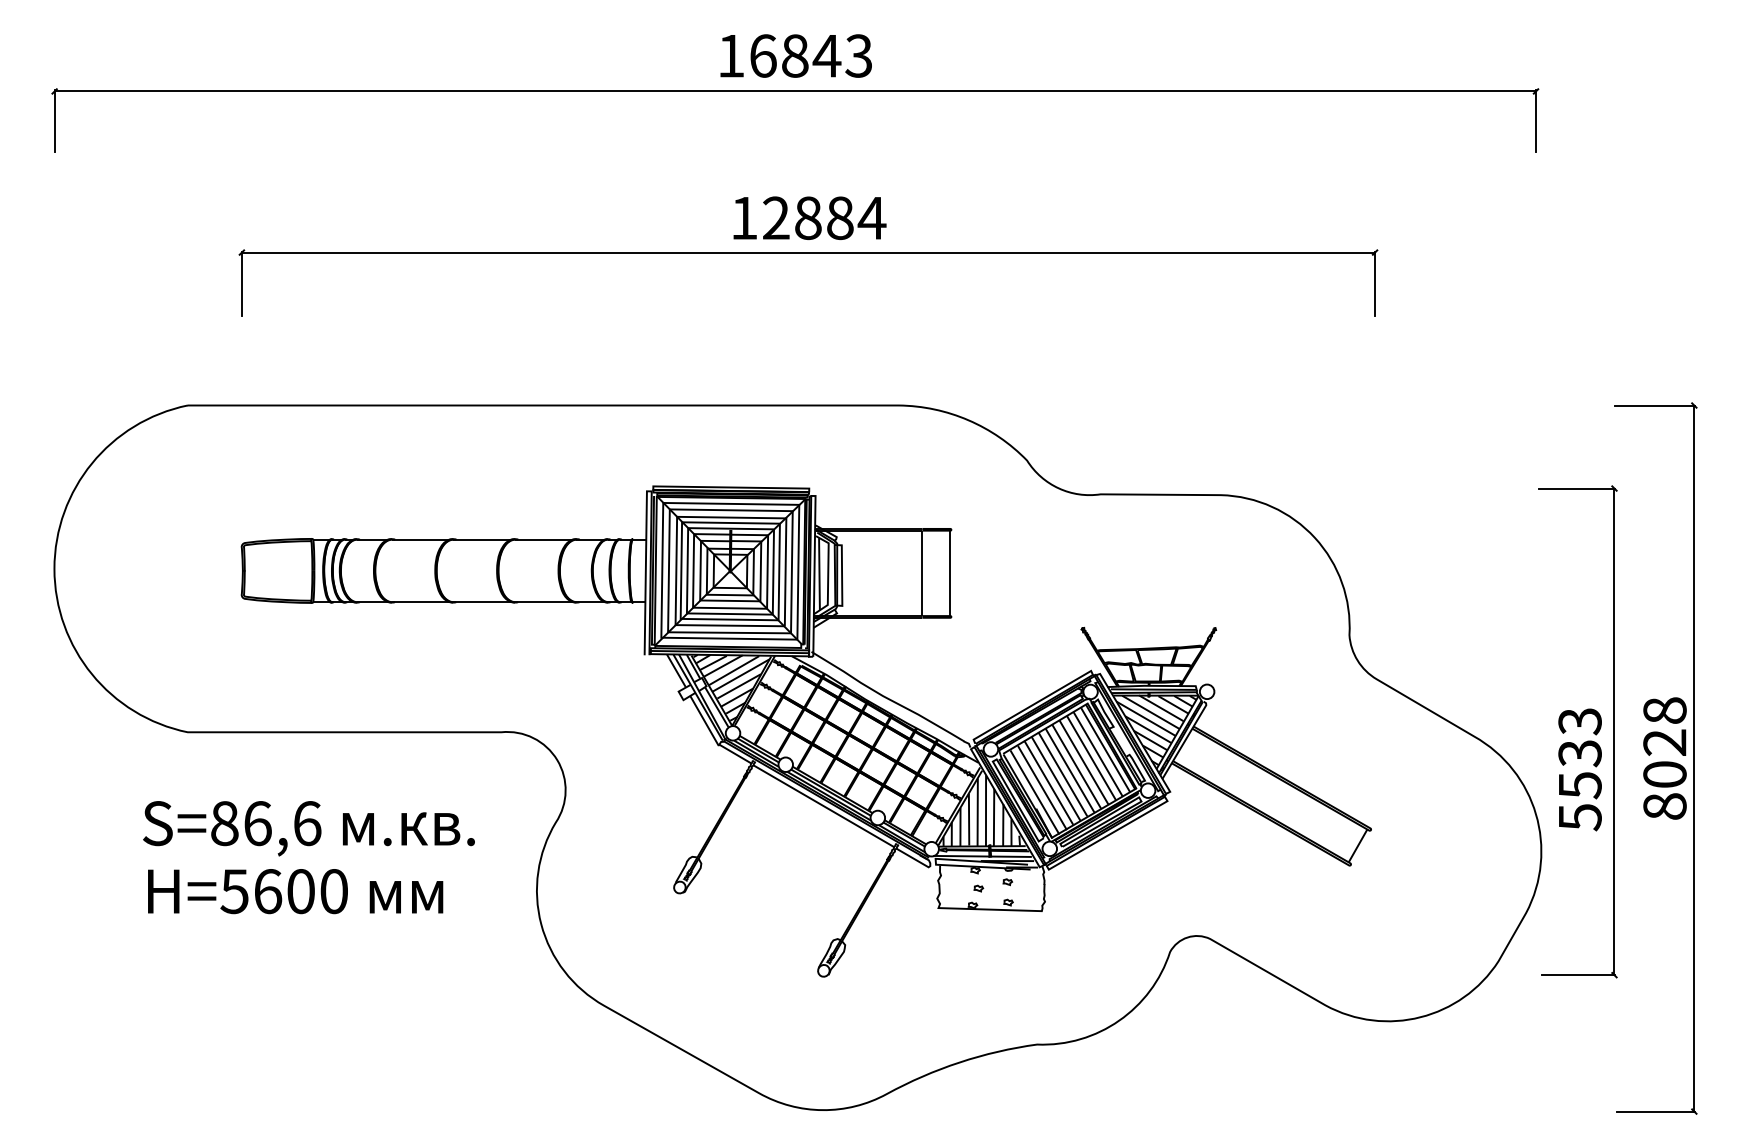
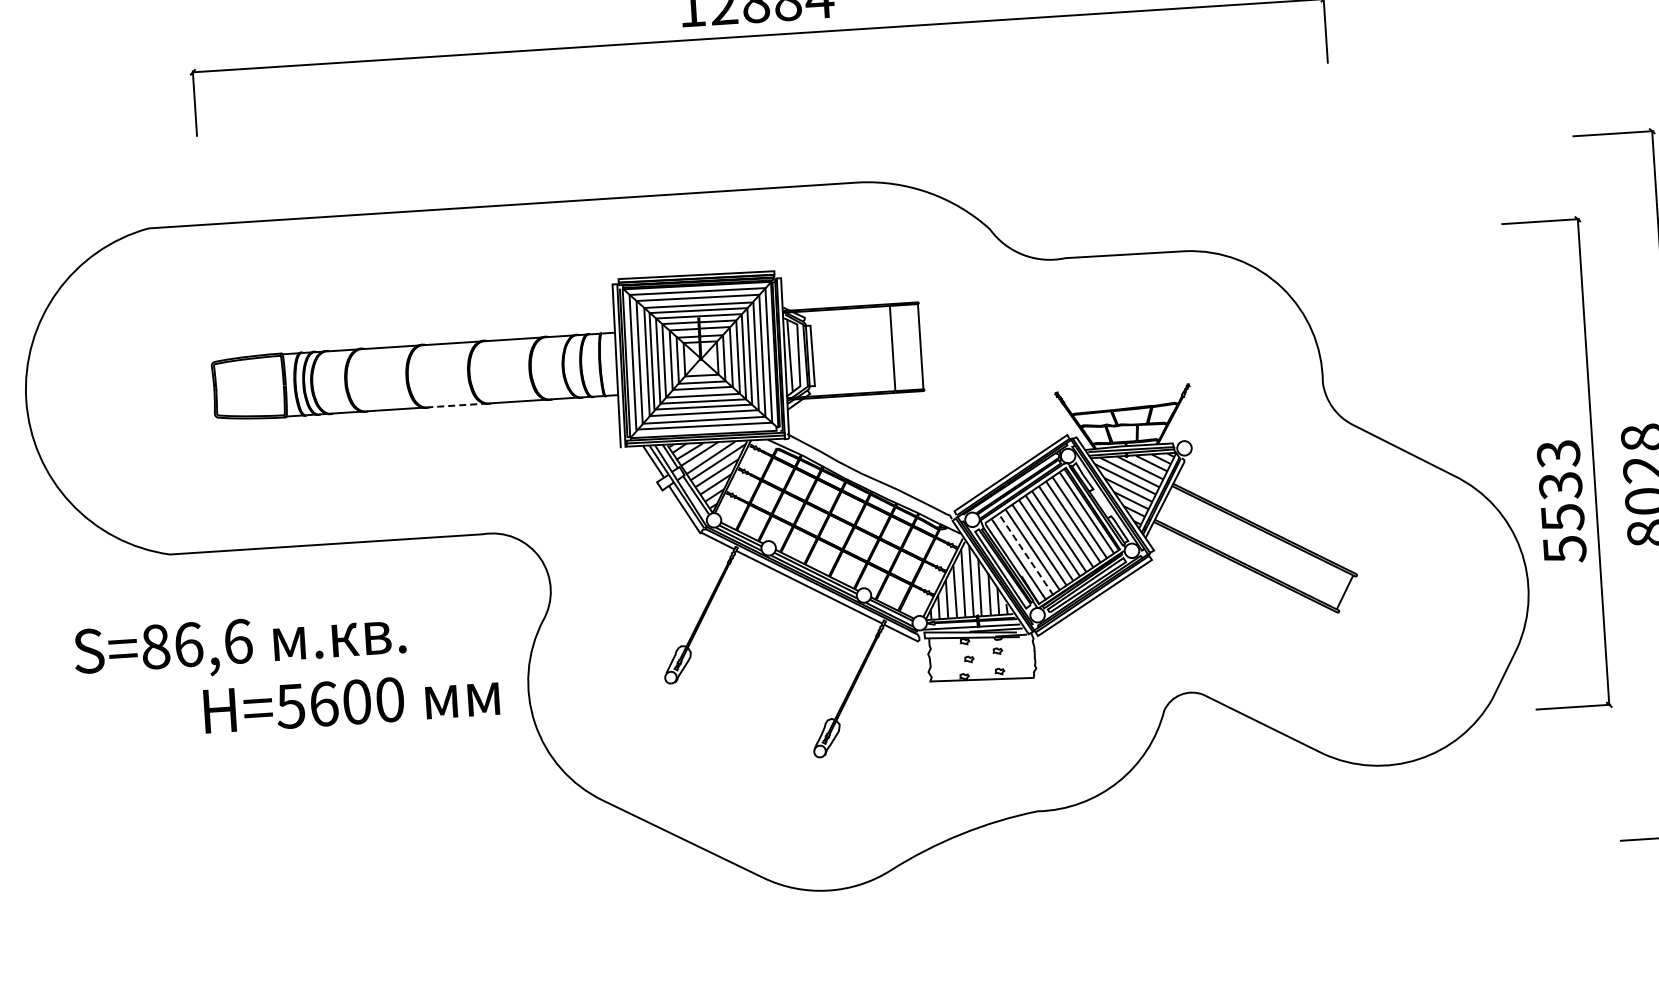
line: (482, 602) -> (455, 405), solid -> dashed
line: (1042, 788) -> (1026, 555), solid -> dashed
text: (308, 828) -> (239, 646), moved
text: (295, 891) -> (351, 702), moved

